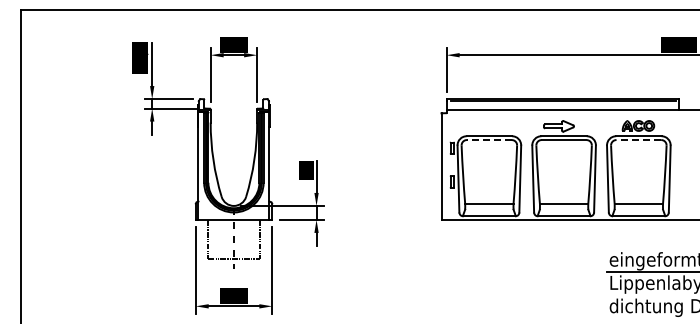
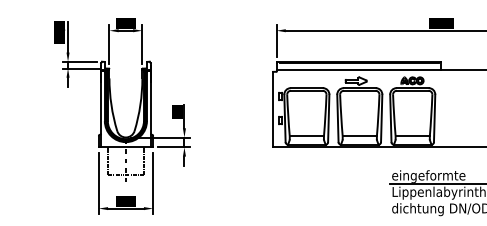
line: (488, 140) -> (306, 91), dashed -> solid
line: (638, 140) -> (412, 91), dashed -> solid

